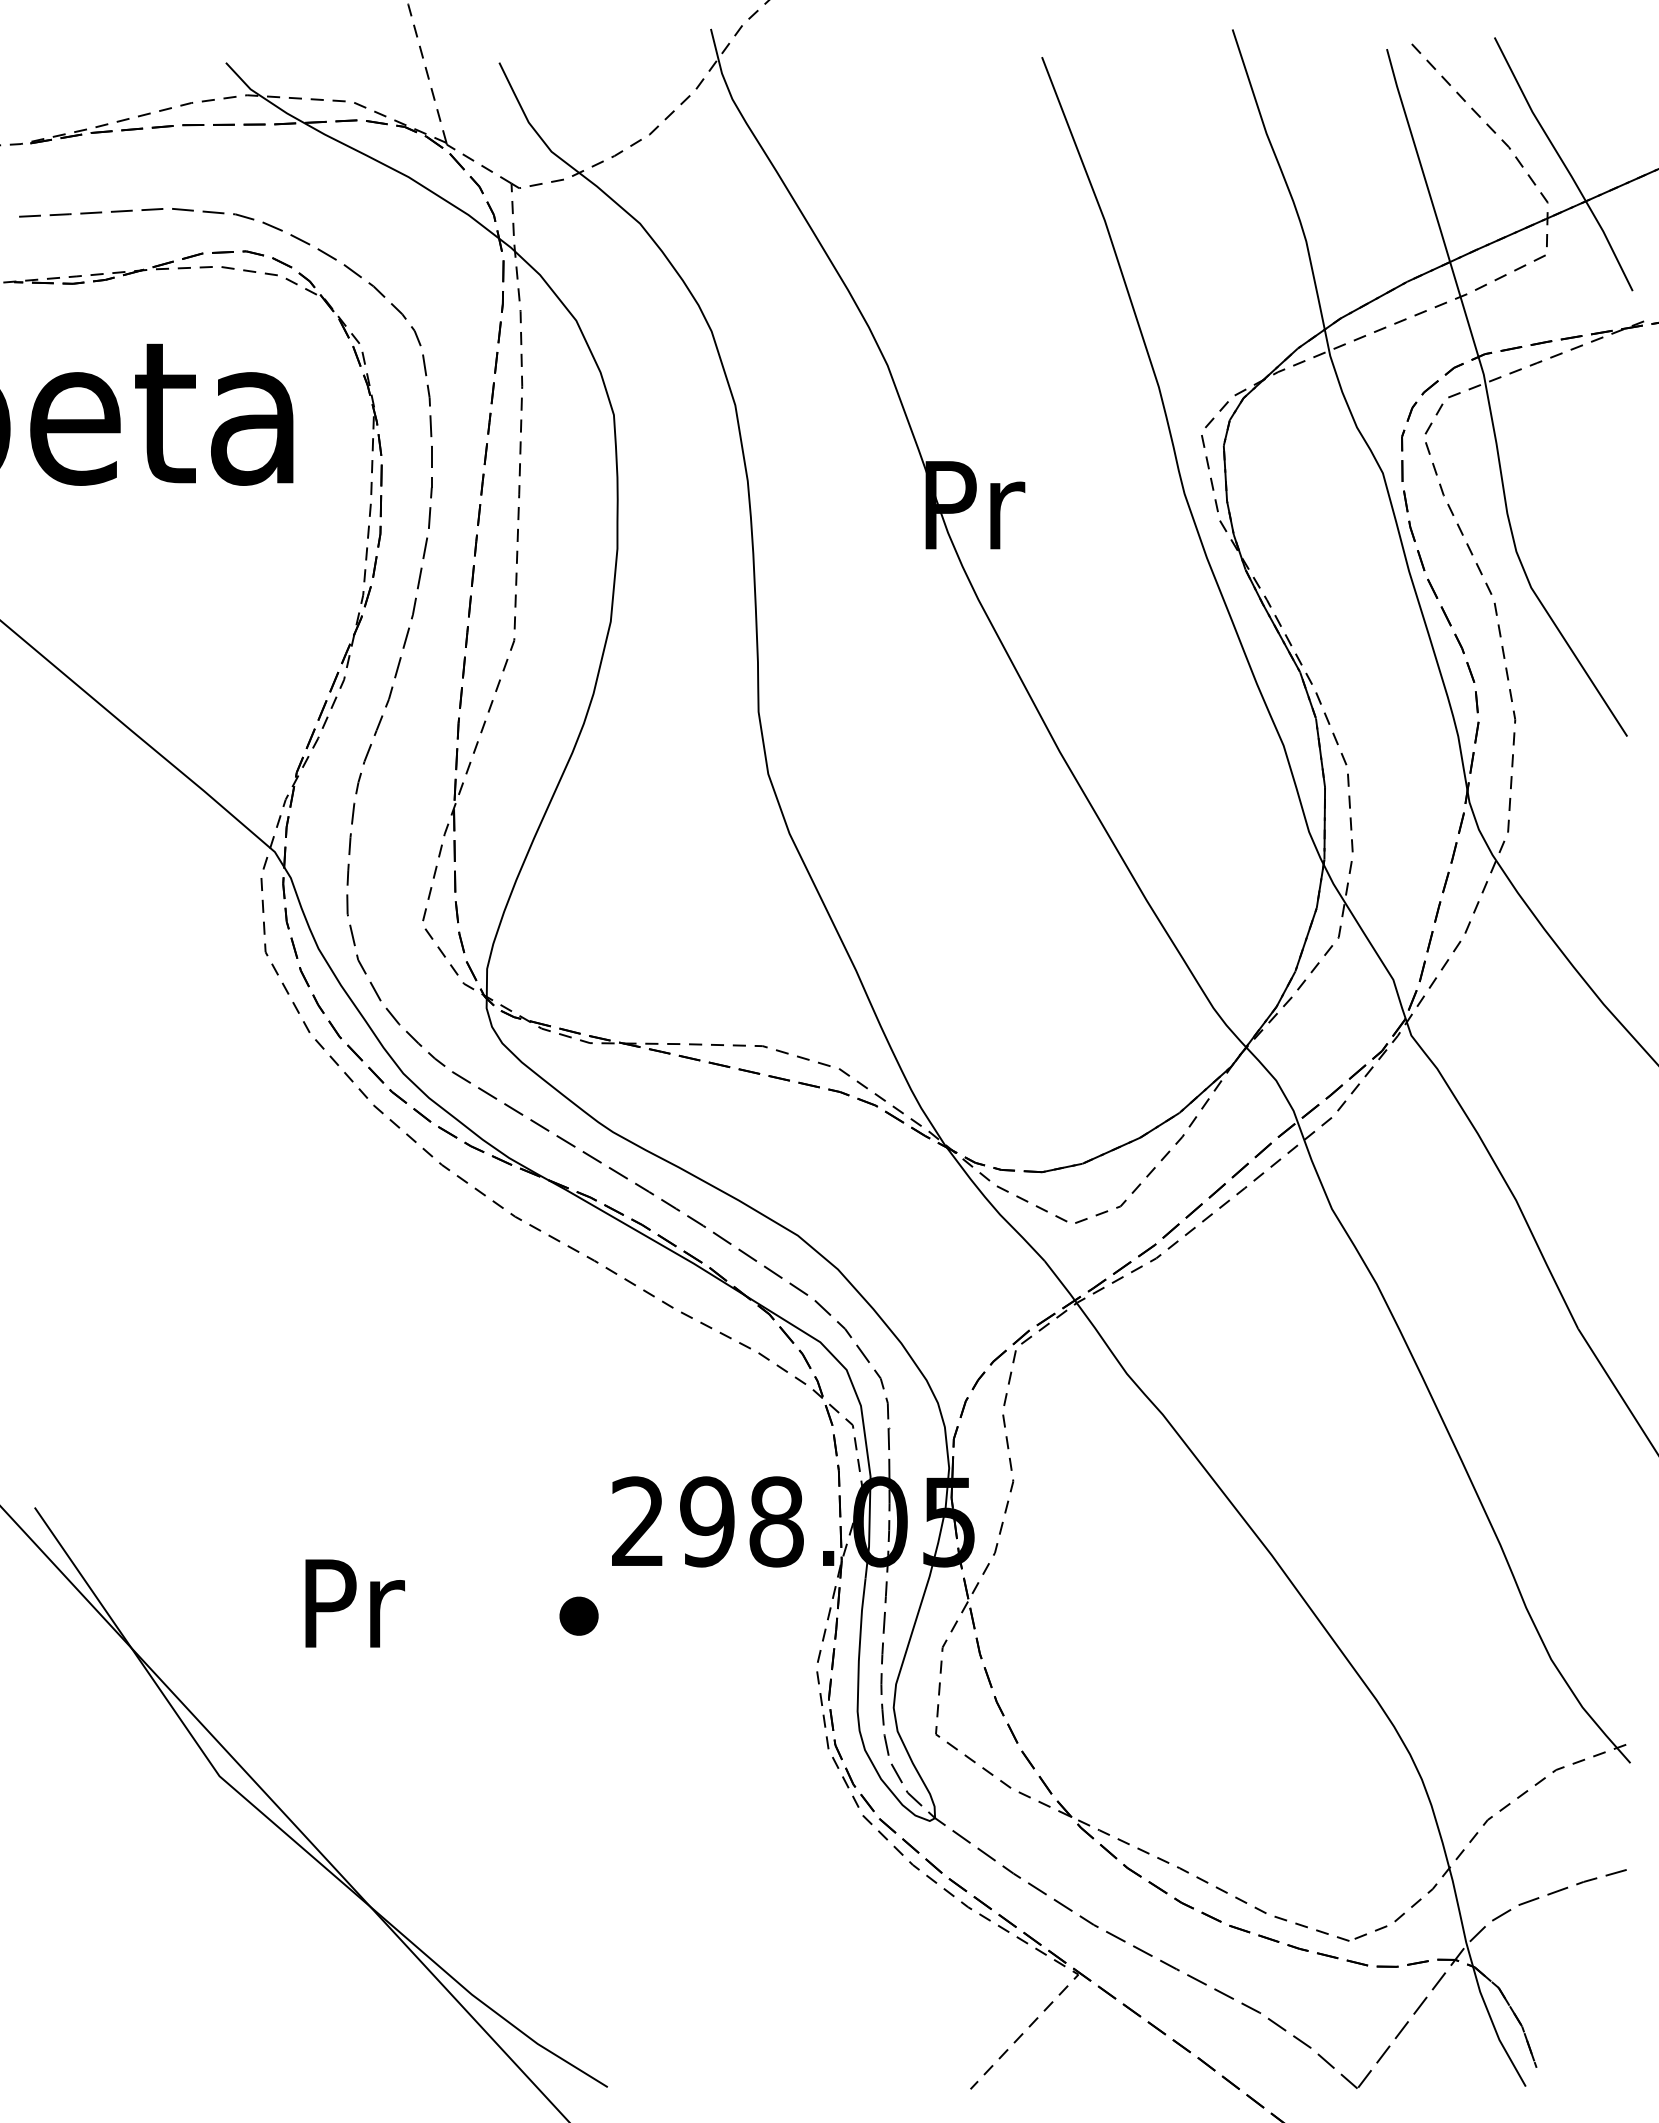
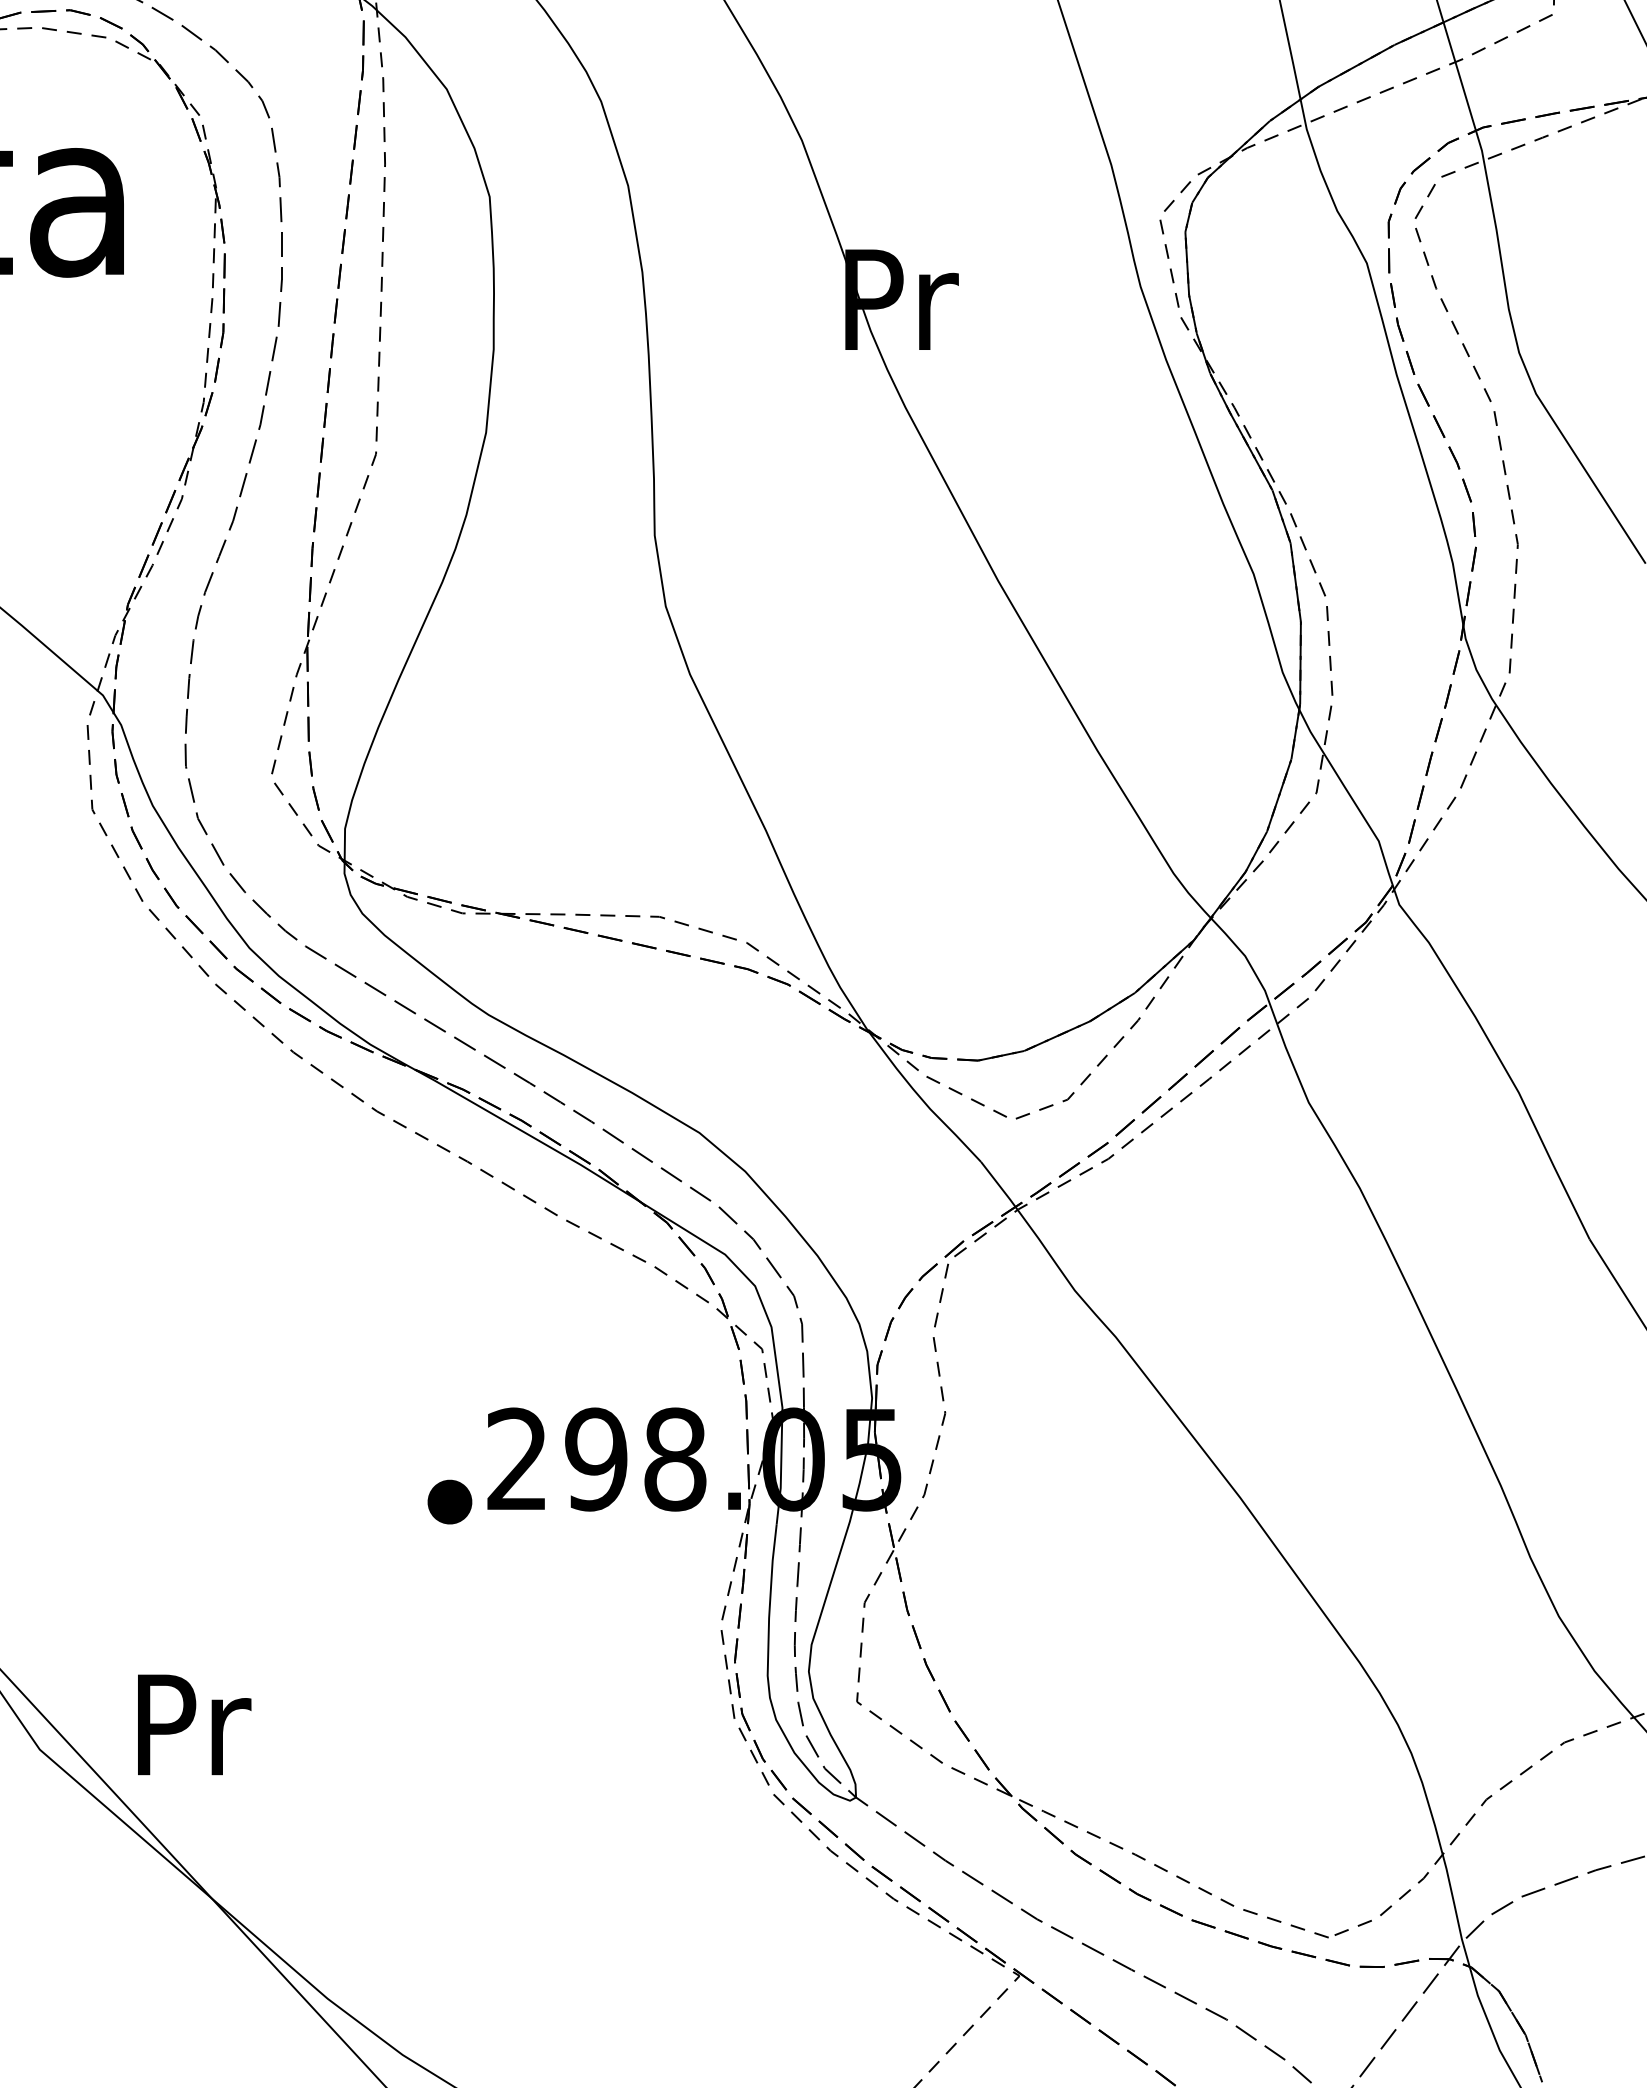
text: (354, 1603) -> (193, 1724), moved
part: (578, 1615) -> (449, 1501), moved

